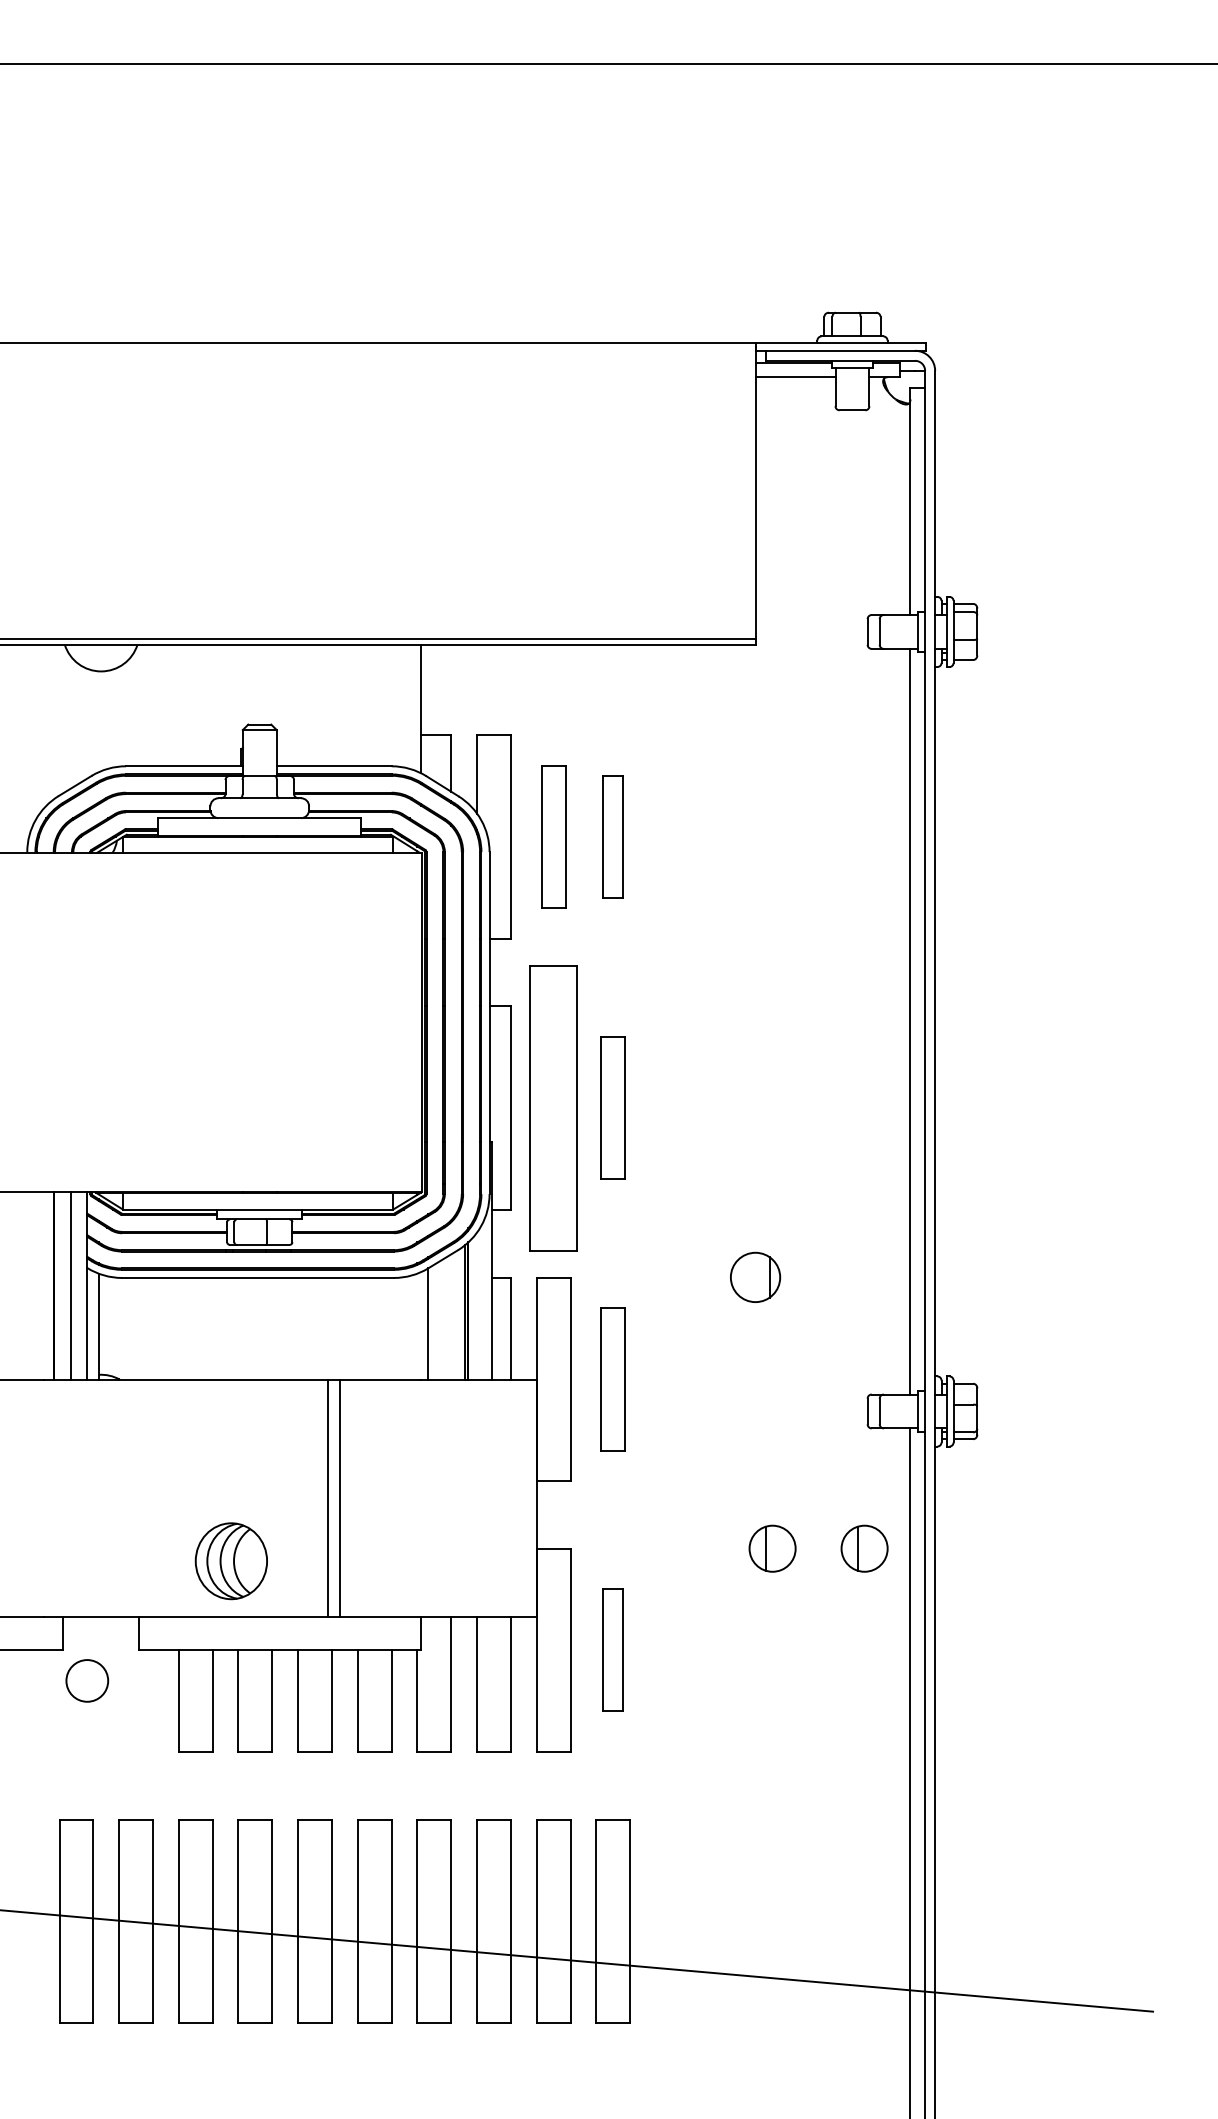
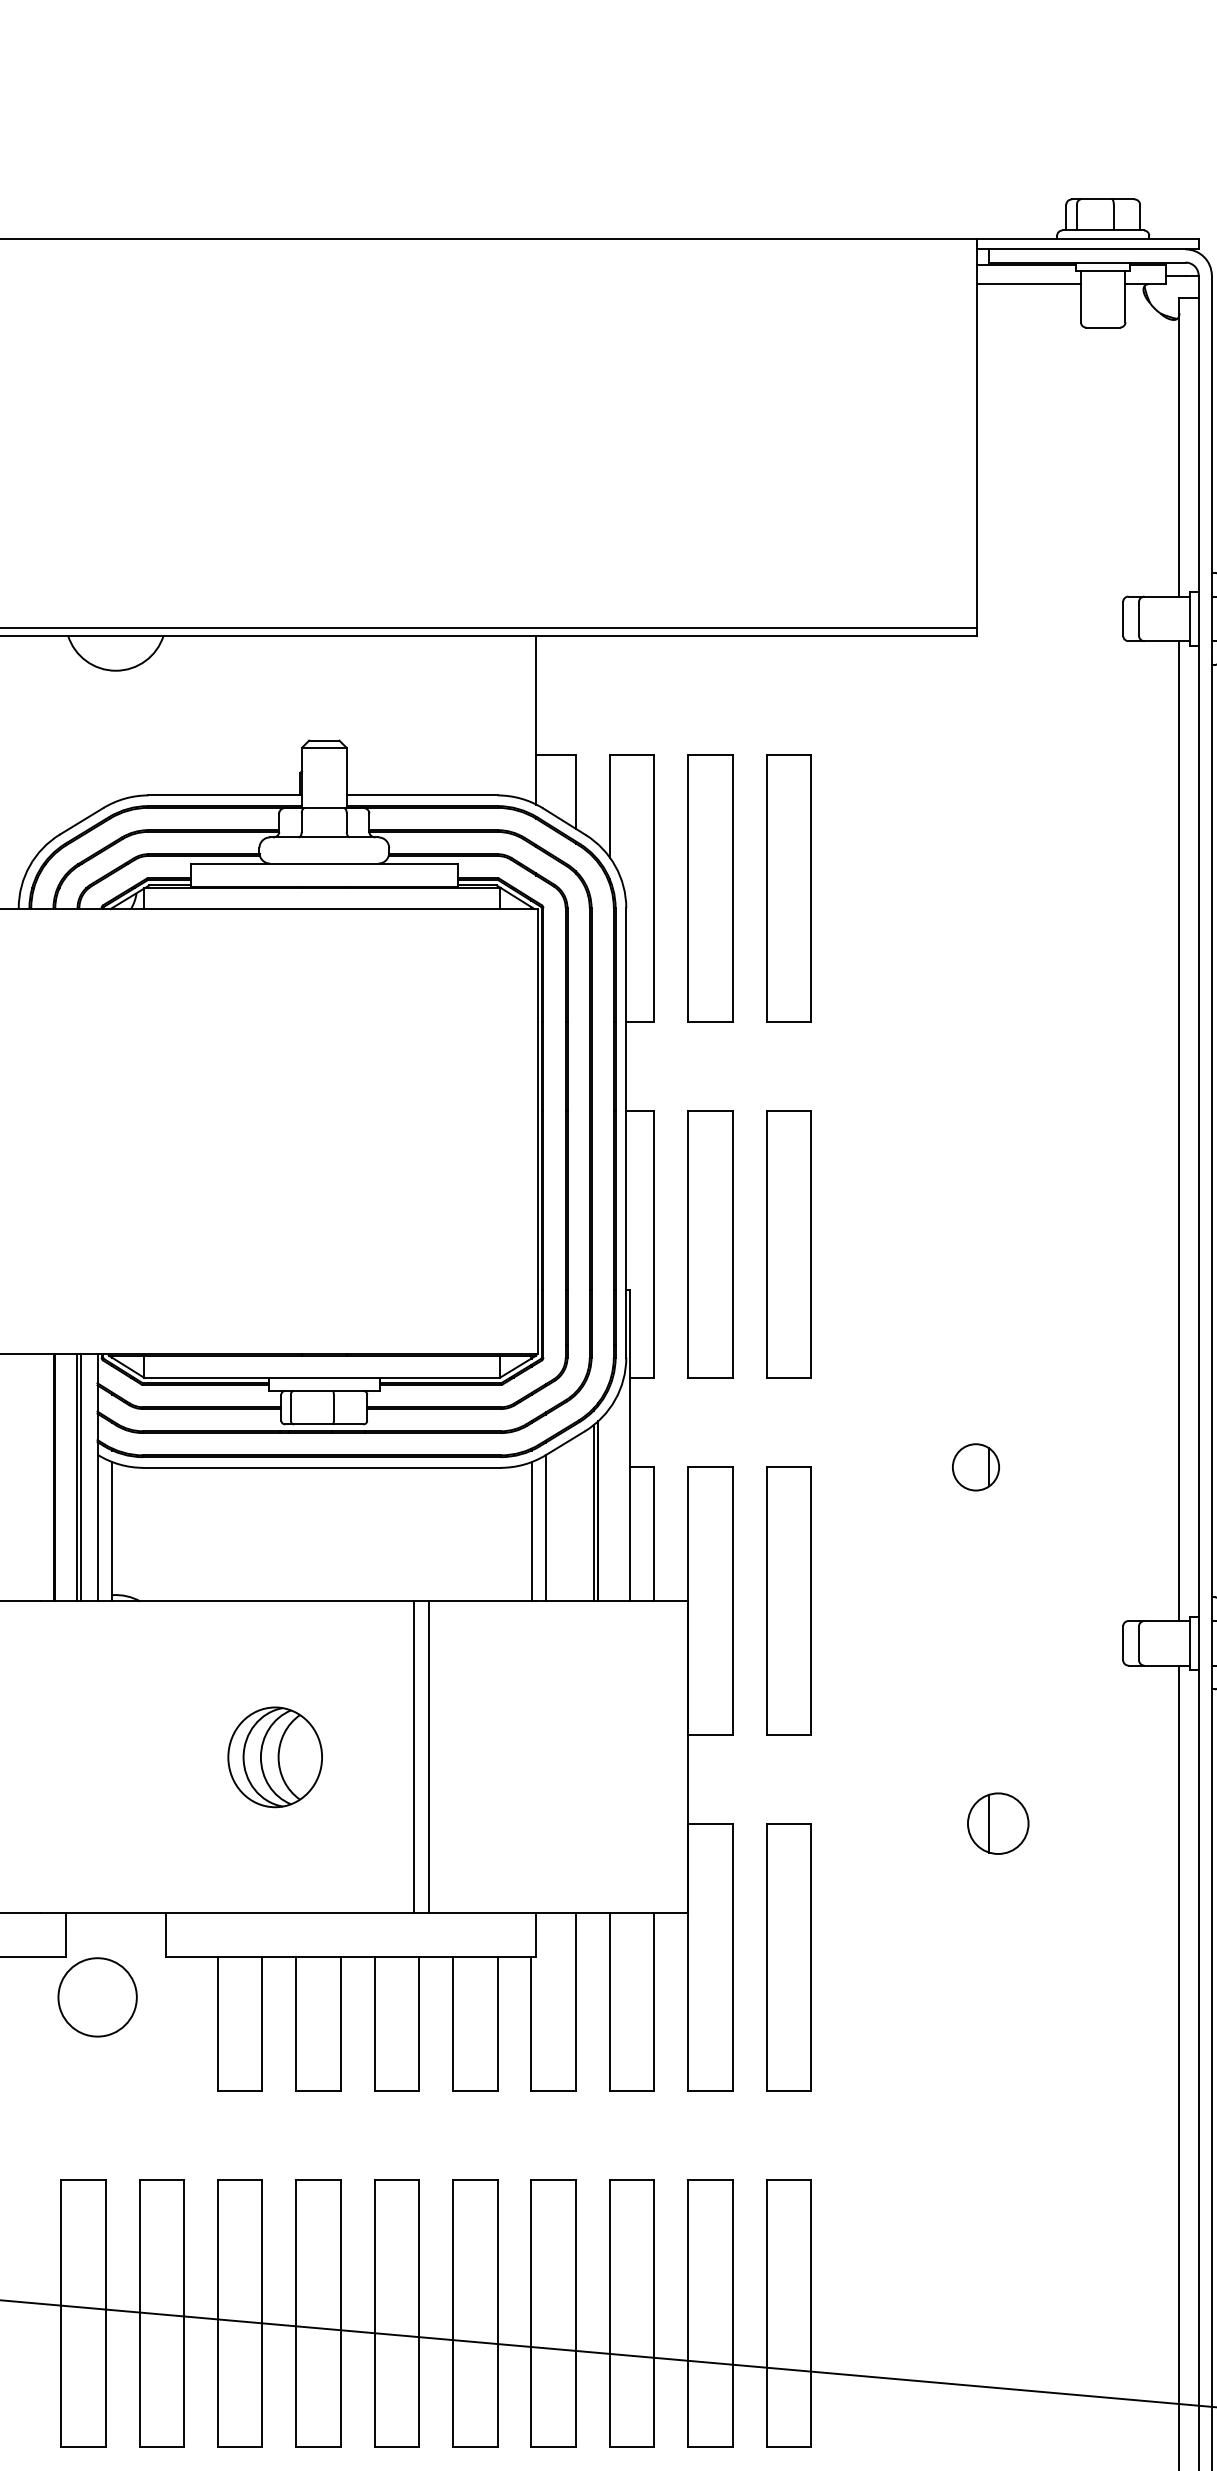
part: (553, 836) -> (710, 887), size x1.43
part: (612, 836) -> (787, 887), size x1.67
part: (553, 1107) -> (710, 1243), size x0.71
part: (612, 1107) -> (787, 1243), size x1.43
part: (755, 1277) -> (975, 1467), size x0.71
line: (74, 1285) -> (80, 1477), added
line: (417, 1326) -> (531, 1531), added
part: (612, 1379) -> (787, 1601), size x1.43
part: (864, 1548) -> (1119, 1823), removed
part: (230, 1561) -> (273, 1757), moved
part: (612, 1650) -> (787, 1957), size x1.67
circle: (87, 1680) -> (97, 1996), size x1.43

